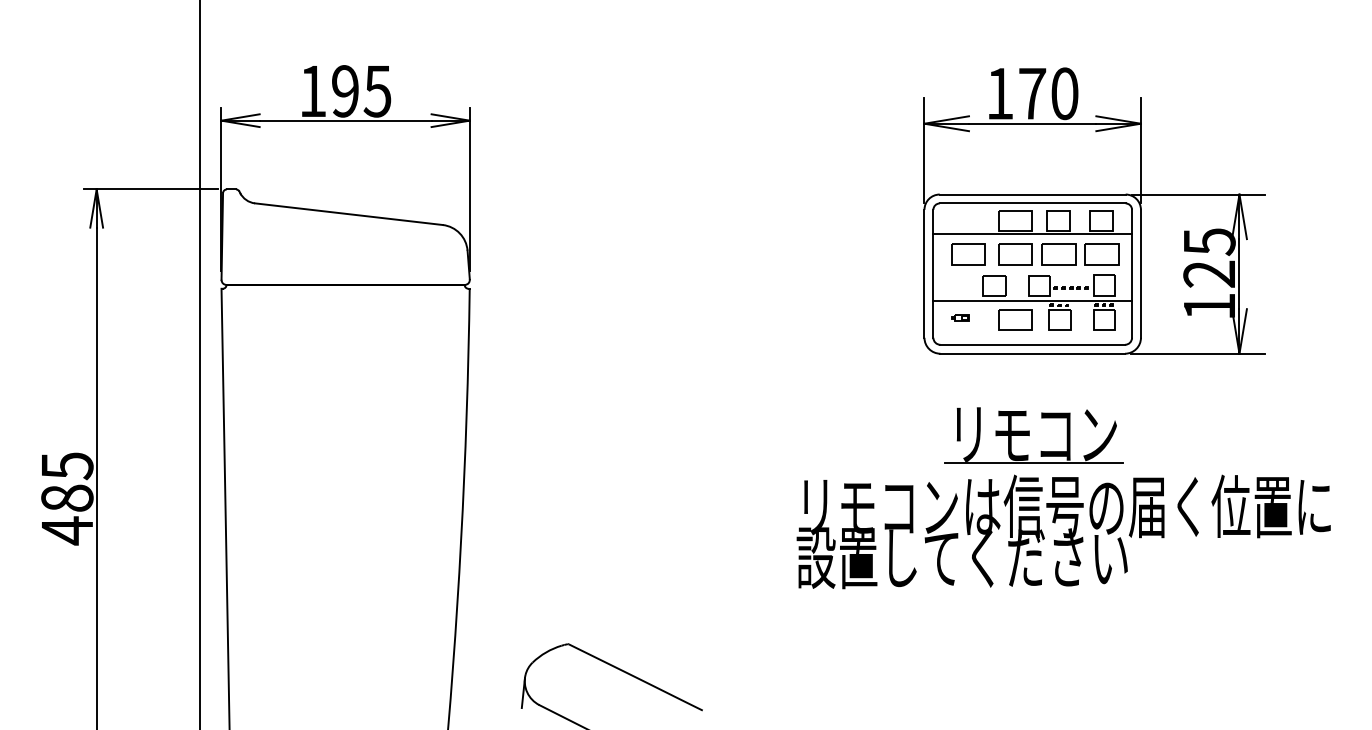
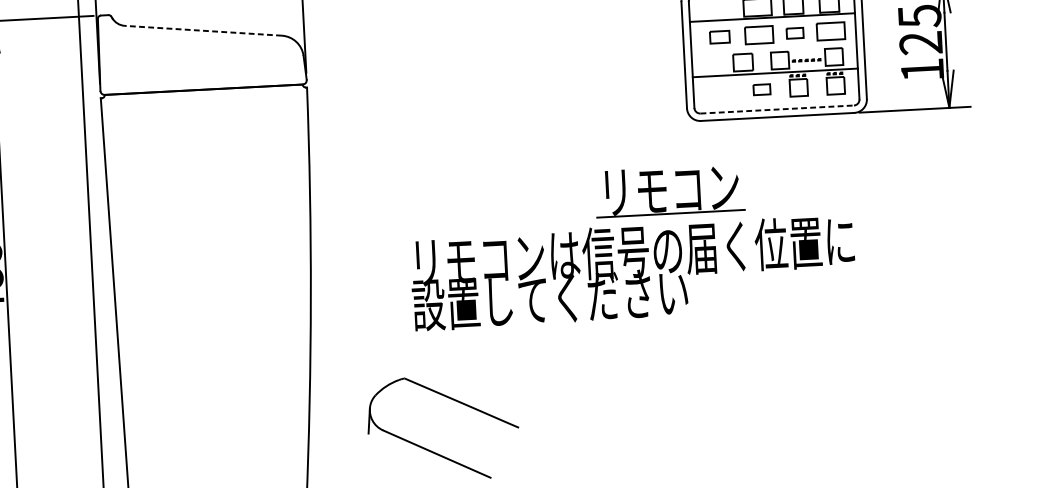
line: (348, 214) -> (203, 31), solid -> dashed
part: (968, 254) -> (719, 37), size x0.7
part: (1058, 254) -> (794, 33), size x0.6
part: (960, 317) -> (716, 89), removed
part: (1015, 319) -> (761, 89), size x0.6
line: (1033, 344) -> (777, 109), solid -> dashed
part: (1033, 435) -> (669, 190), moved
text: (1063, 531) -> (633, 272), moved

